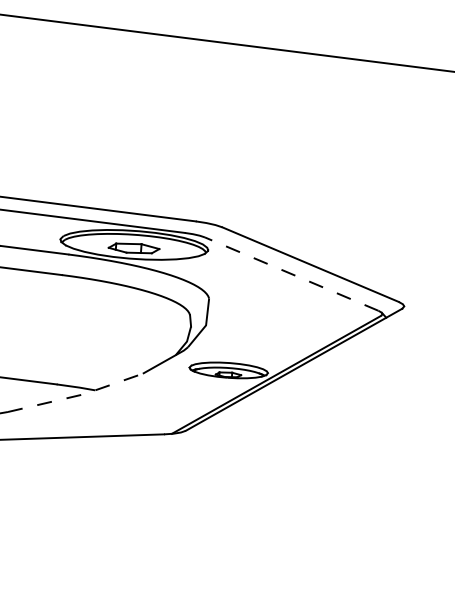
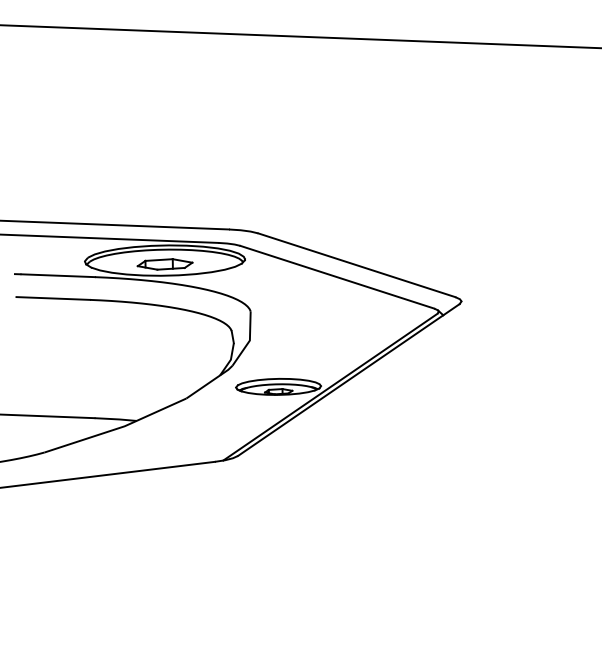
line: (291, 274) -> (337, 277), dashed -> solid
line: (76, 395) -> (117, 428), dashed -> solid

